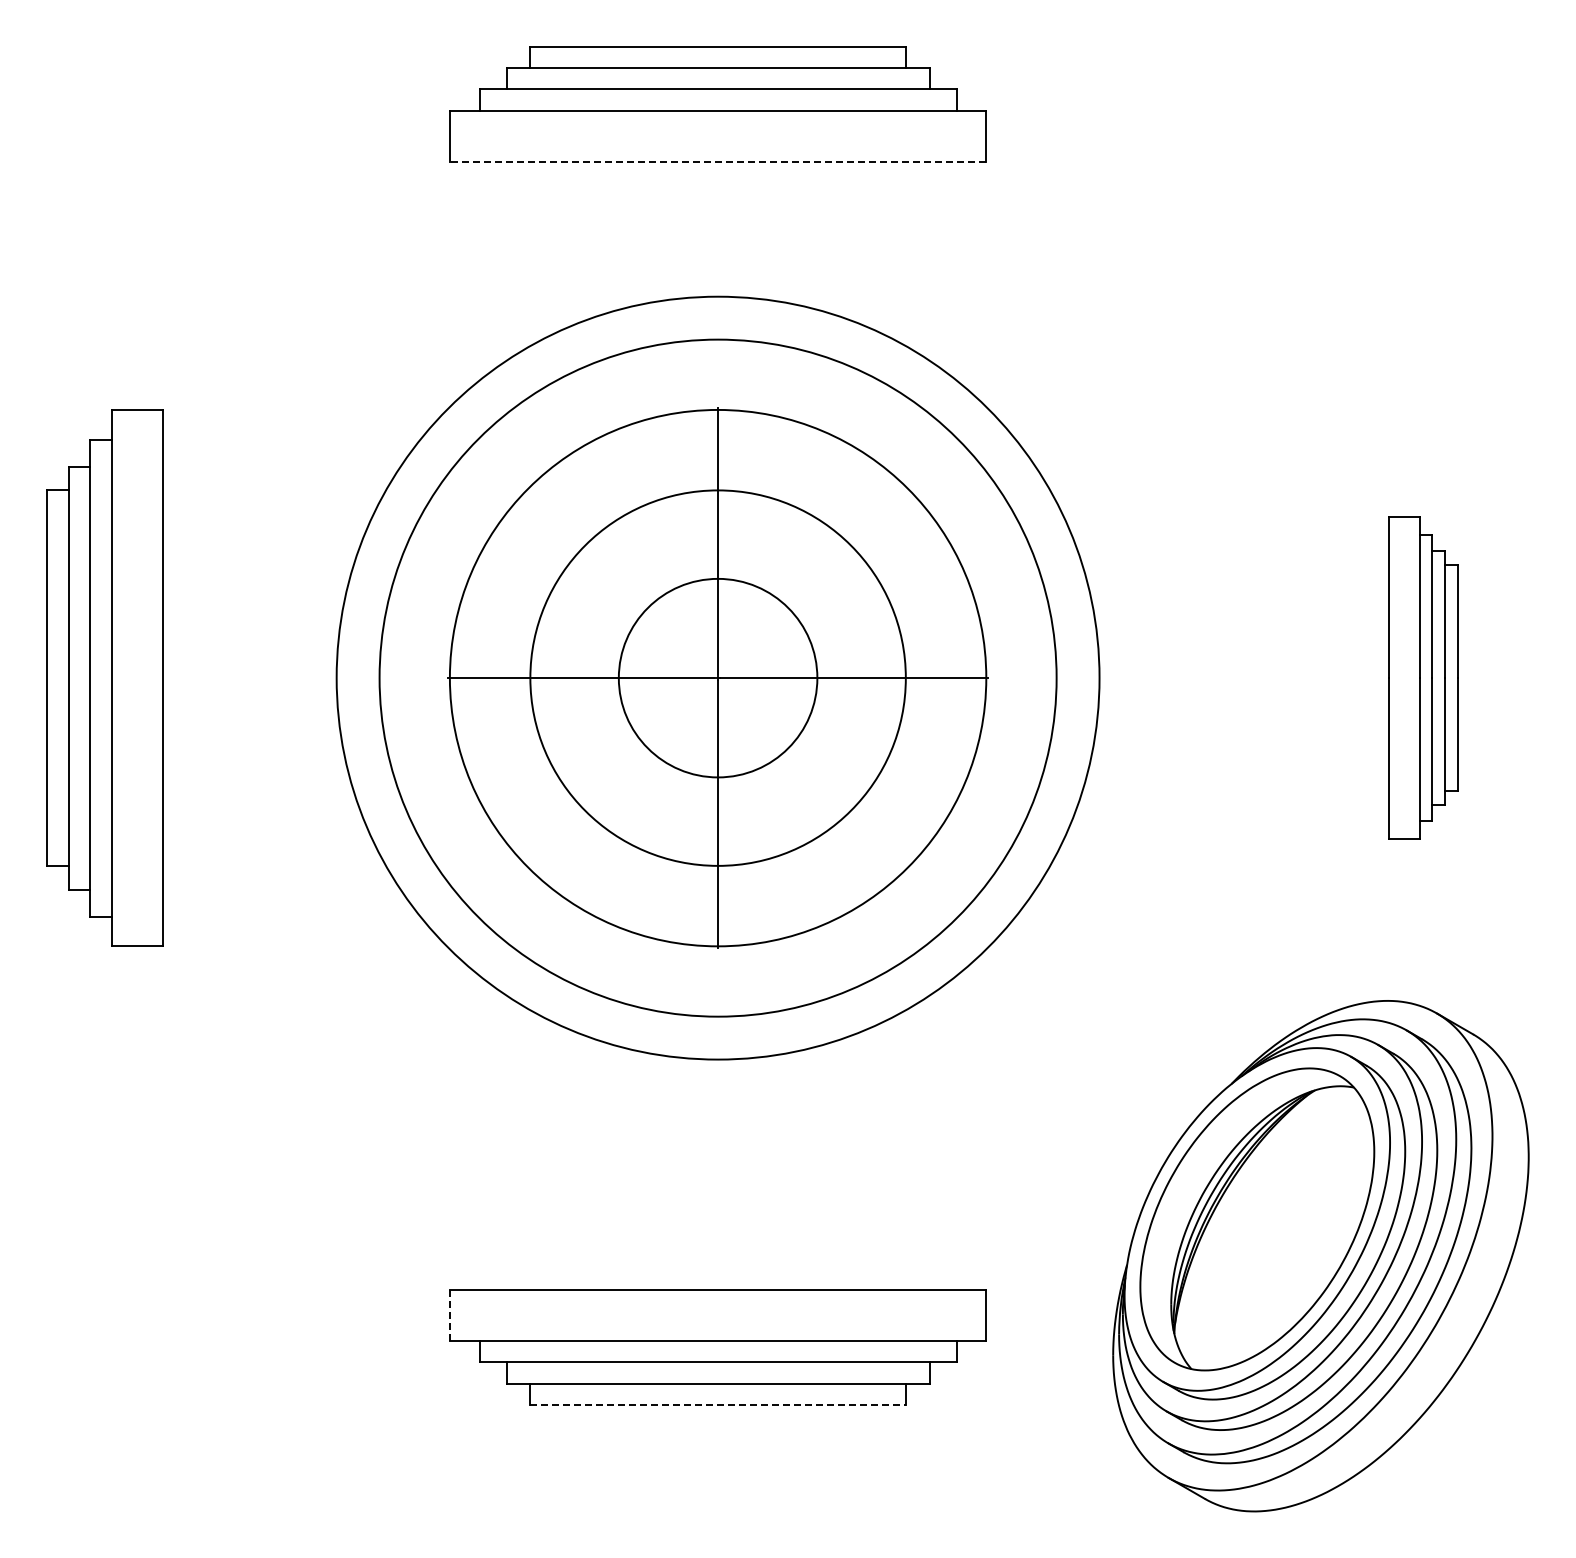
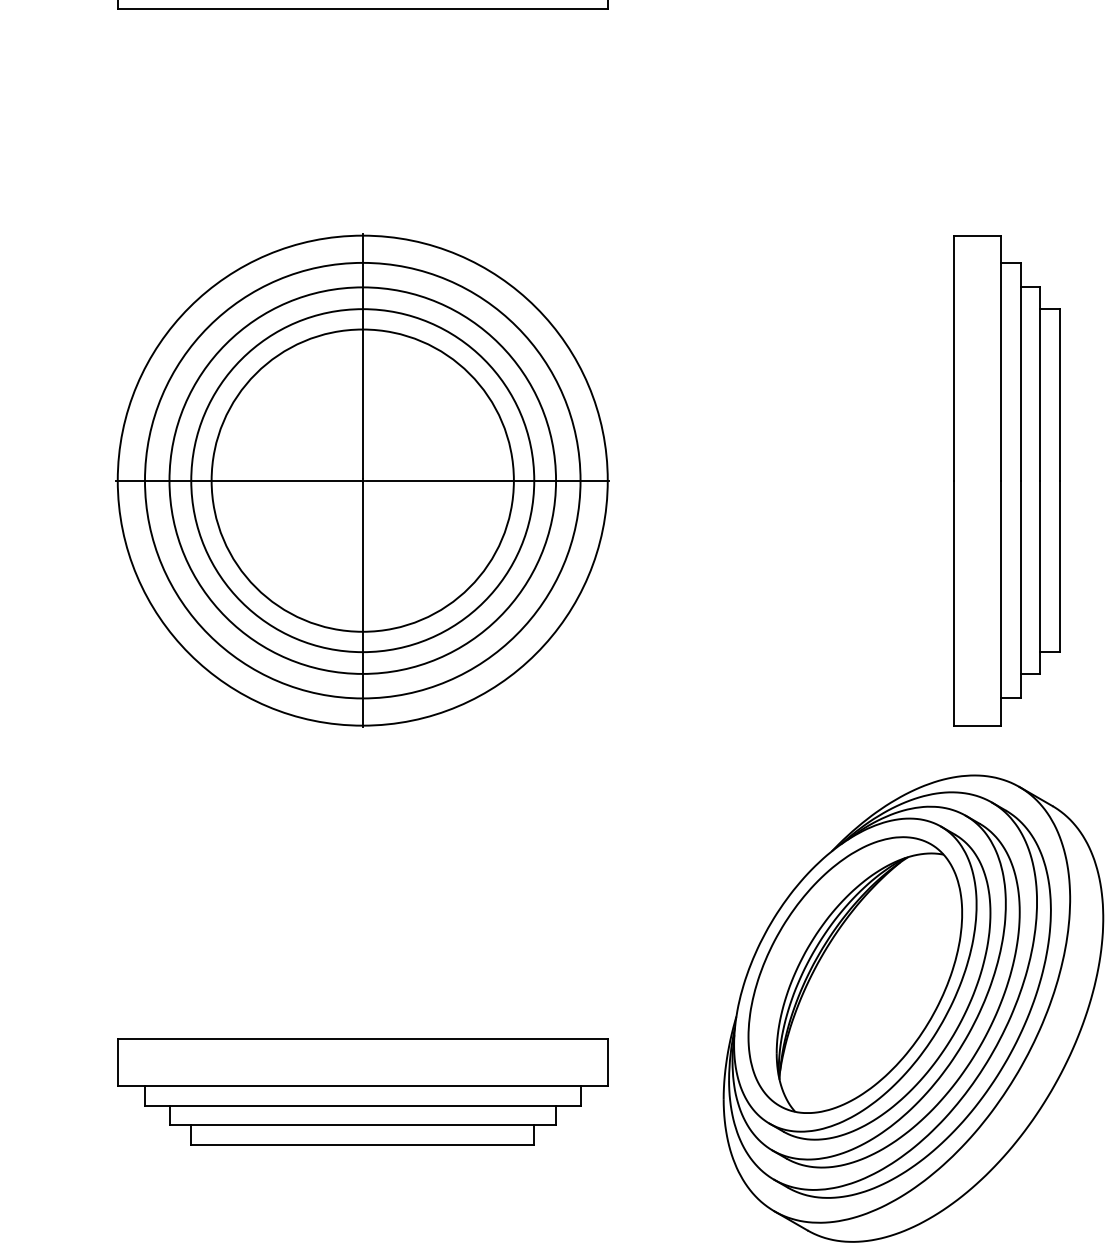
line: (717, 162) -> (362, 9), dashed -> solid
circle: (717, 677) -> (362, 480), size x0.62
circle: (717, 677) -> (362, 480), size x0.62
circle: (717, 677) -> (362, 480), size x1.67
part: (1423, 677) -> (1007, 480), size x1.67
line: (449, 1315) -> (117, 1062), dashed -> solid
line: (718, 1405) -> (363, 1145), dashed -> solid

